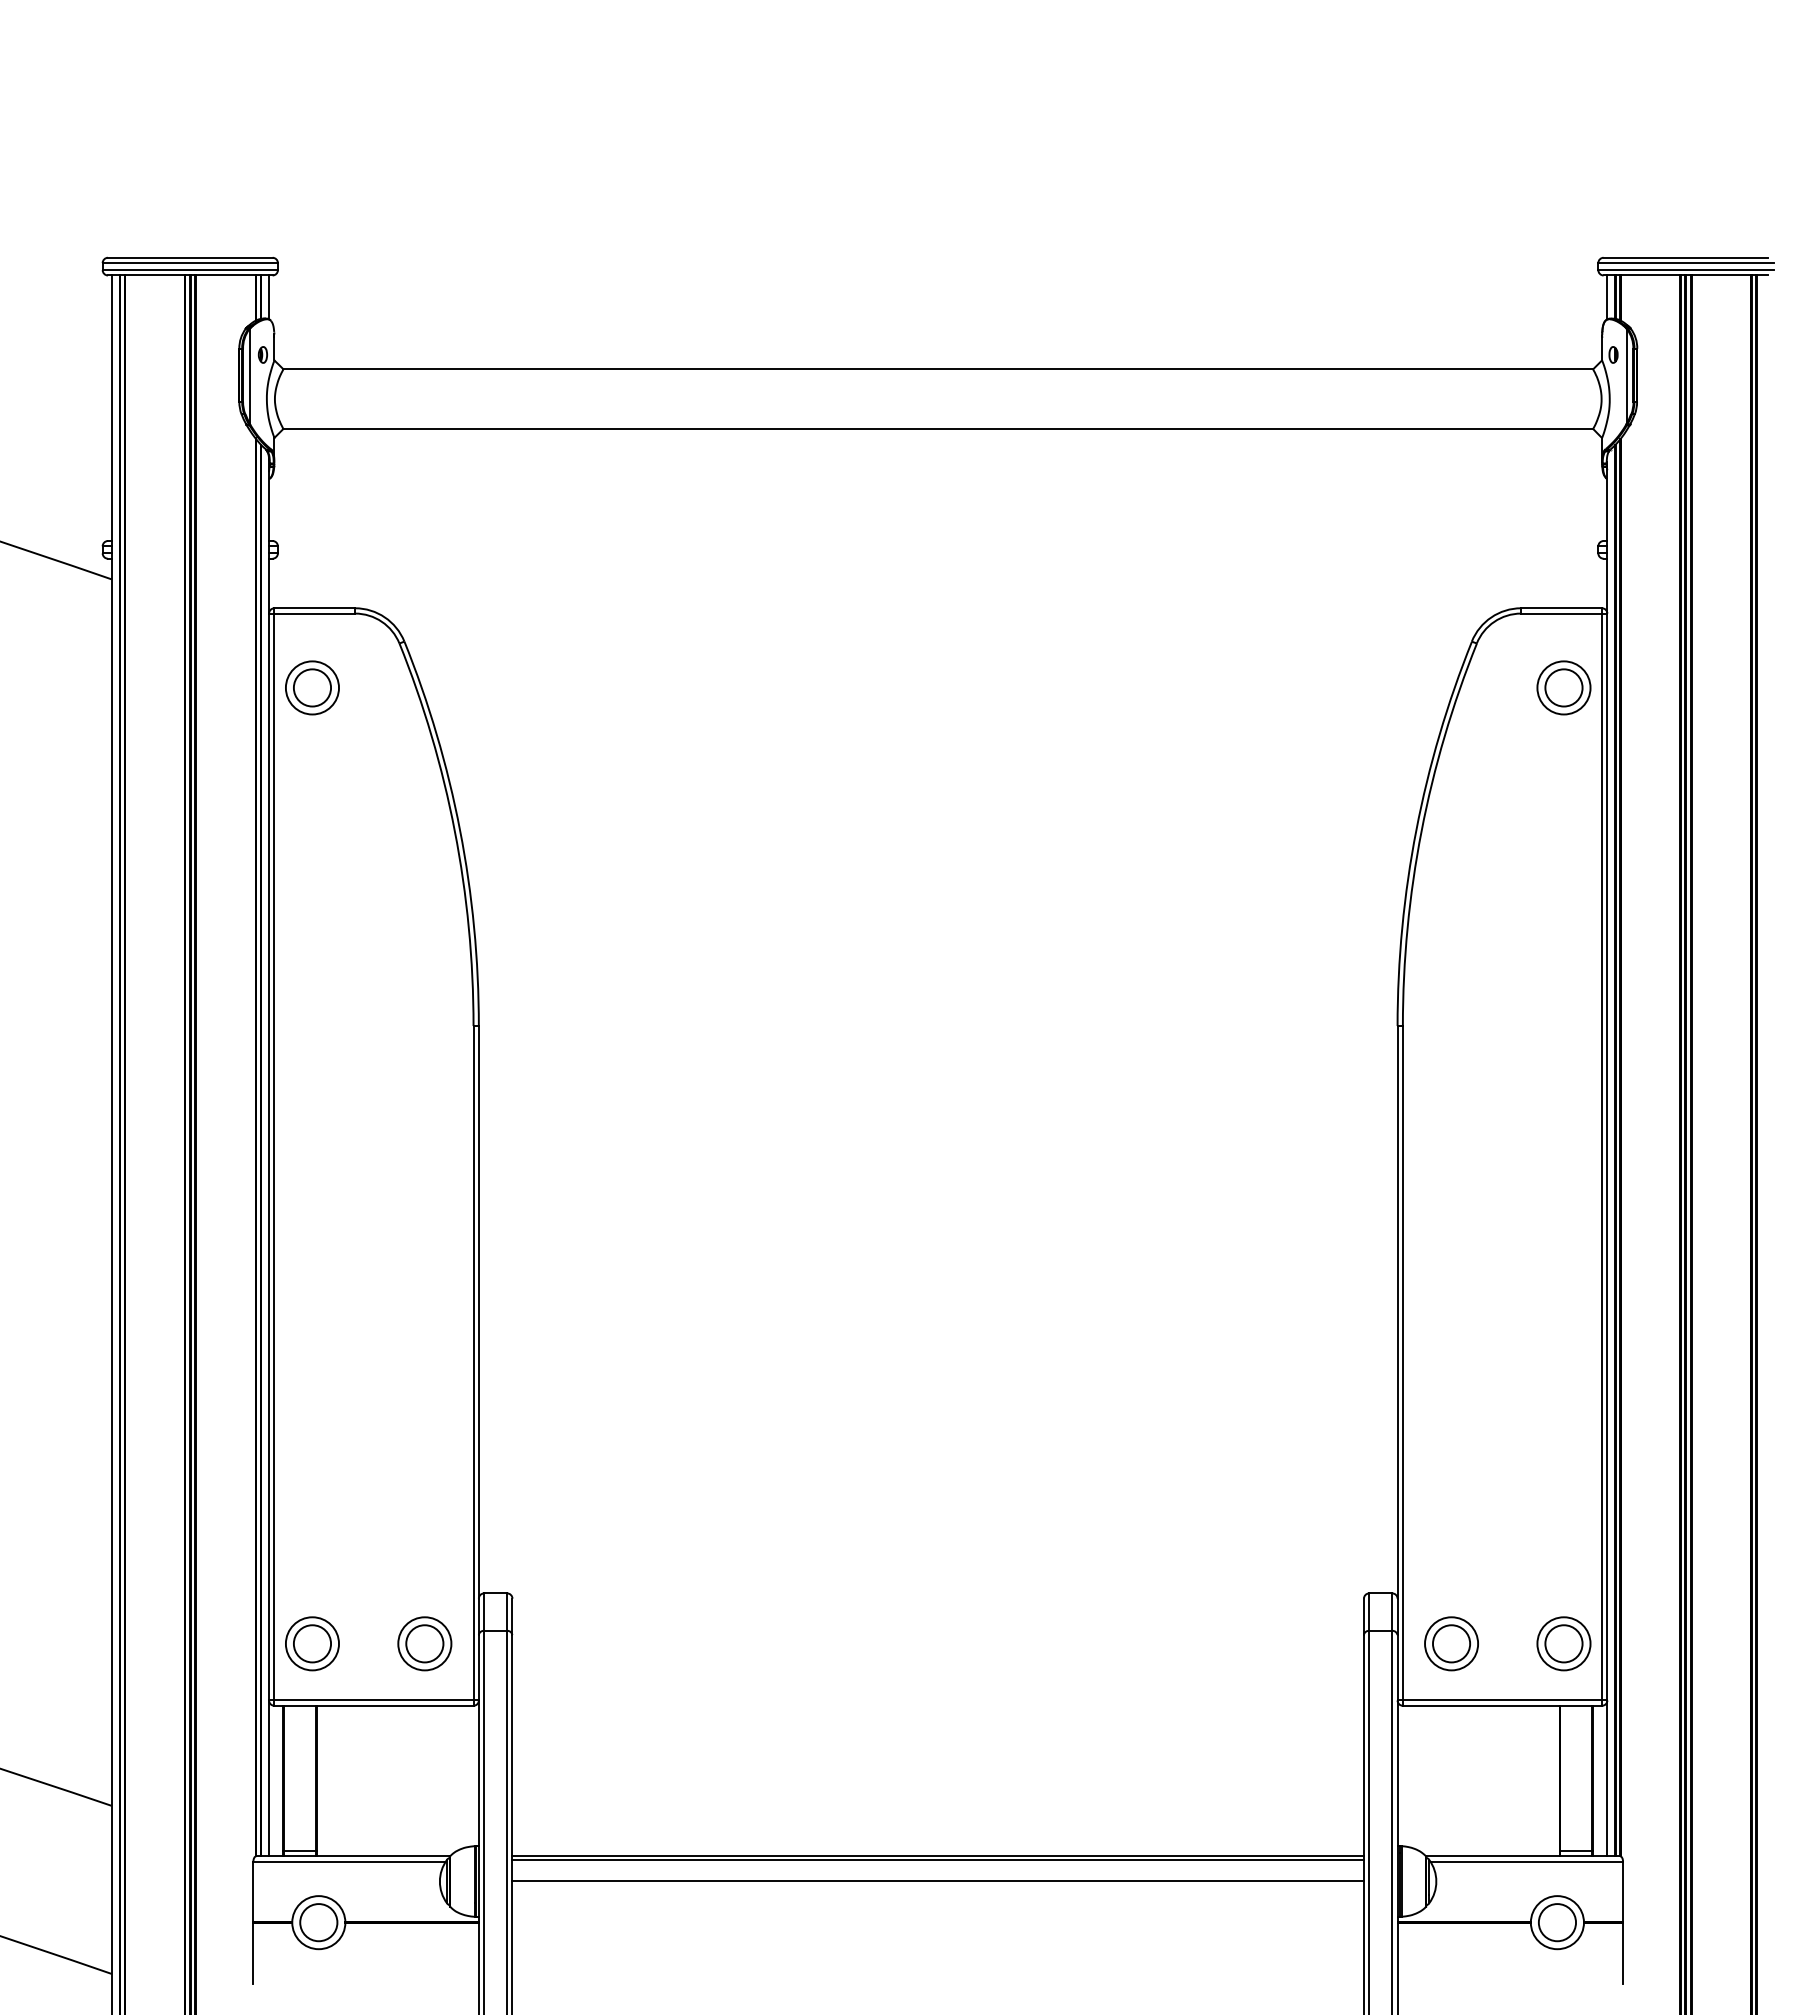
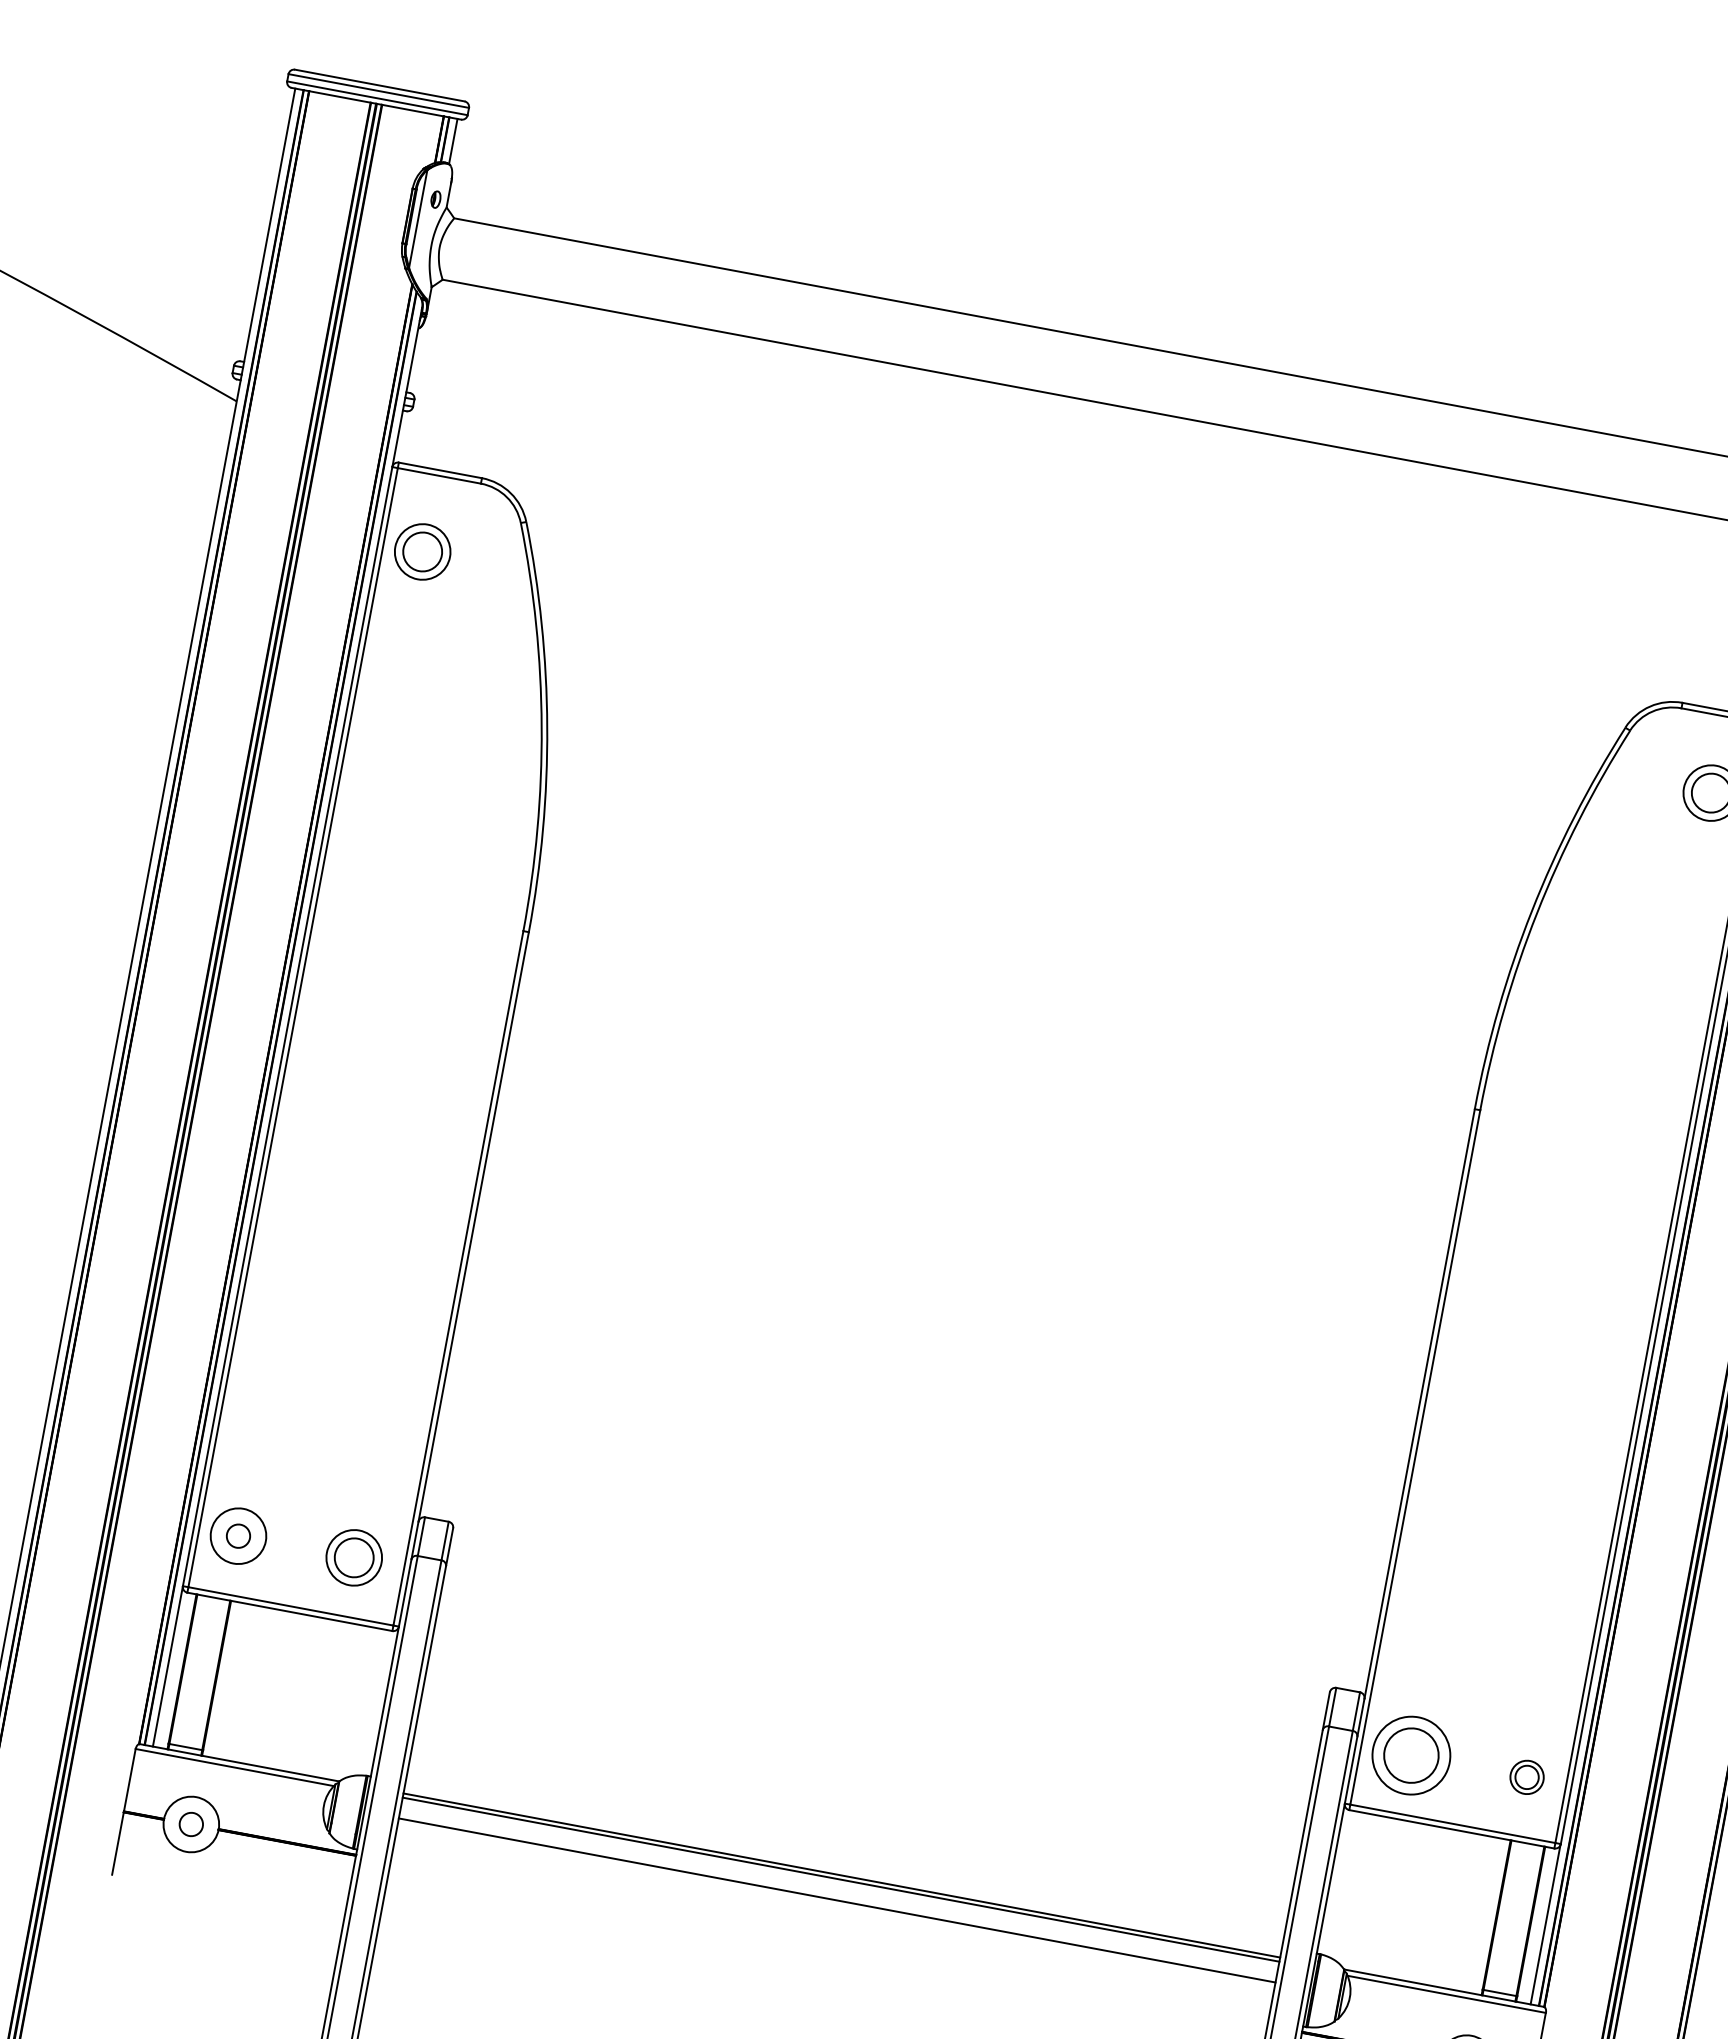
circle: (312, 1643) -> (238, 1535), size x0.6
part: (1451, 1643) -> (1411, 1755), size x1.4
part: (1563, 1643) -> (1526, 1776), size x0.6
circle: (318, 1922) -> (191, 1824), size x0.6

